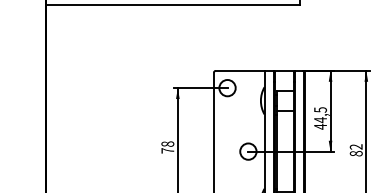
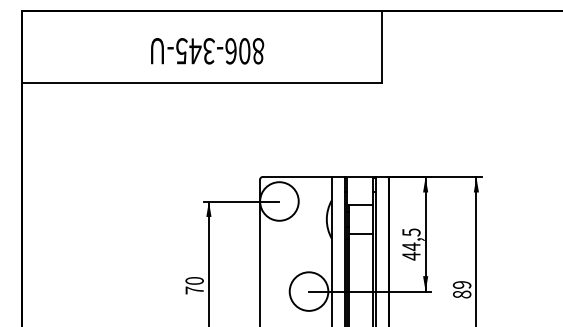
circle: (227, 88) -> (279, 201), size x1.67
text: (167, 143) -> (194, 280), 78 -> 70
text: (356, 146) -> (462, 284), 82 -> 89
circle: (248, 151) -> (308, 291), size x1.67

